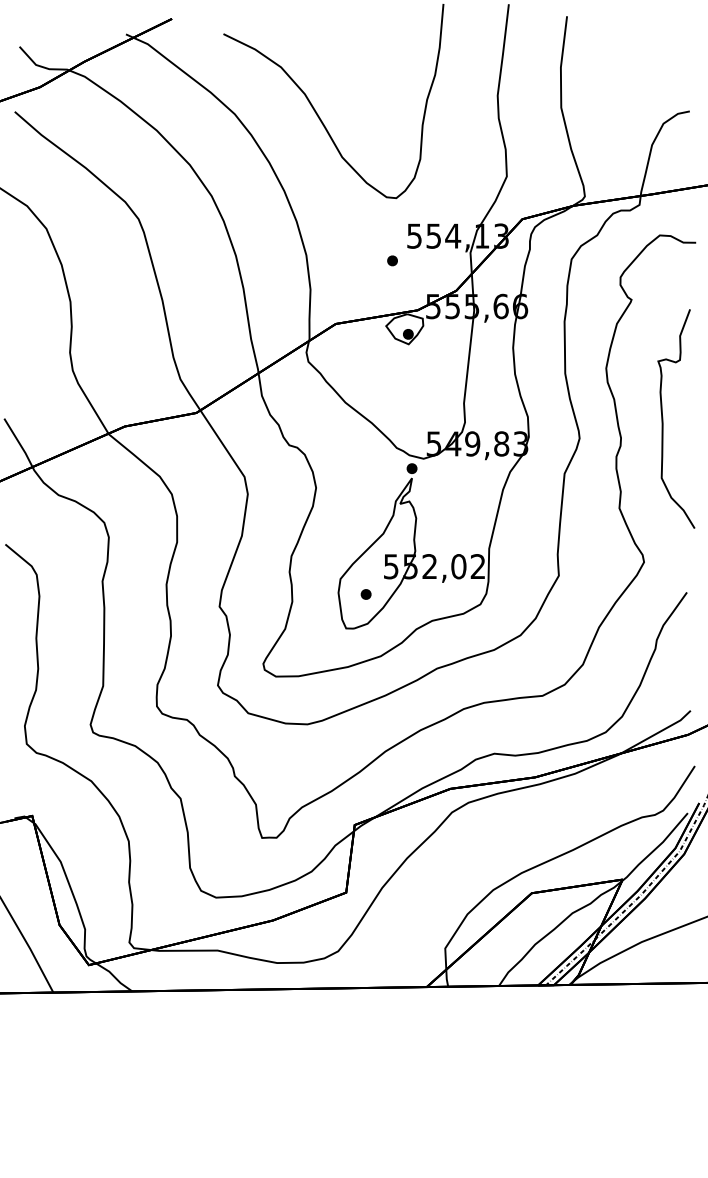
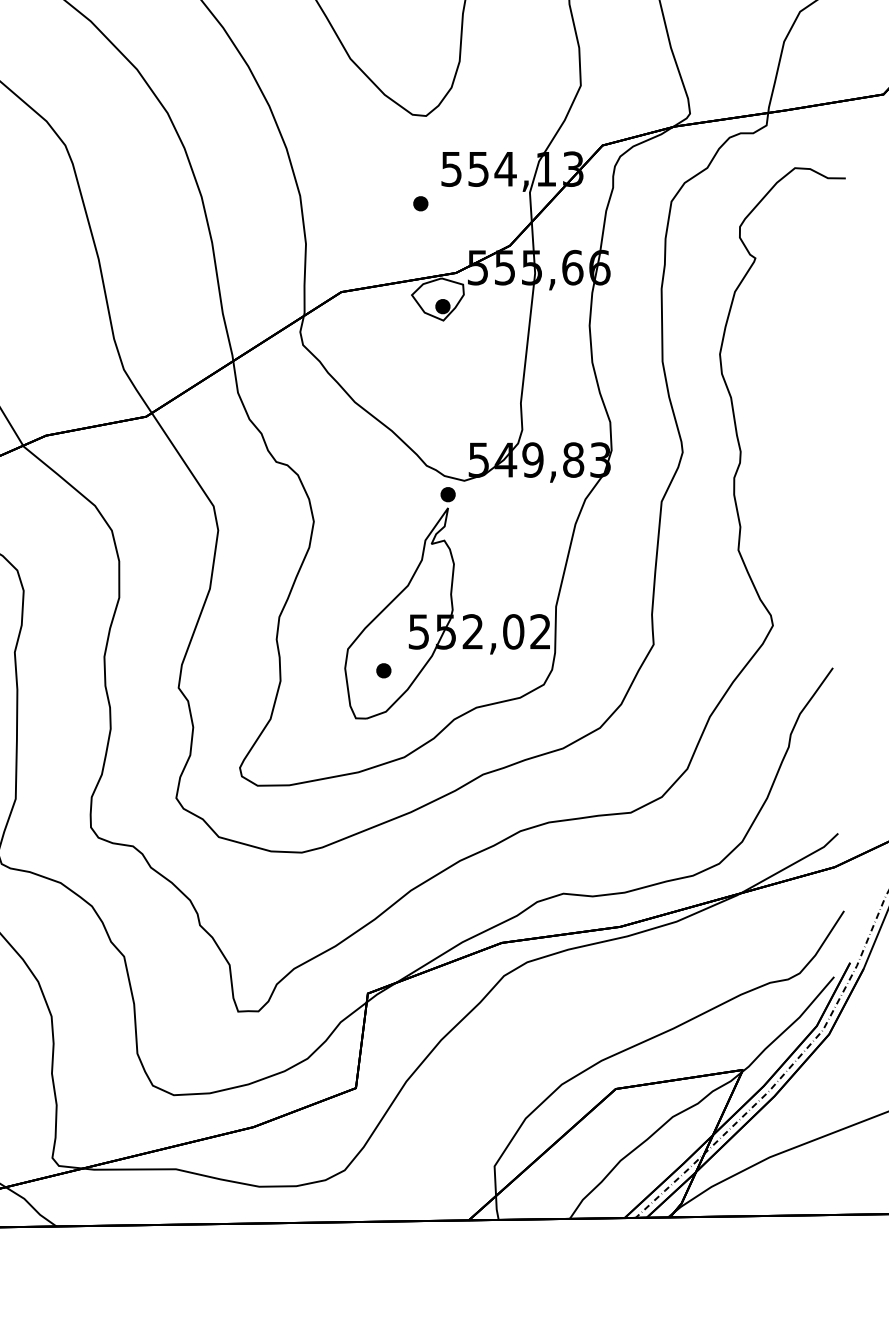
curve: (663, 418) -> (800, 424), removed

